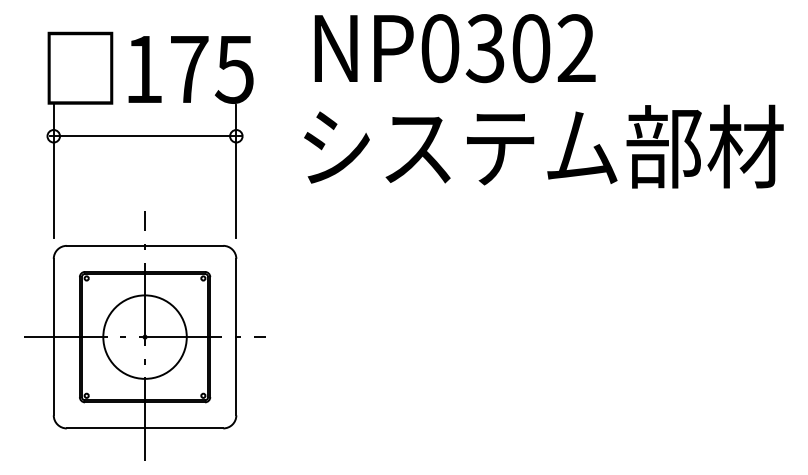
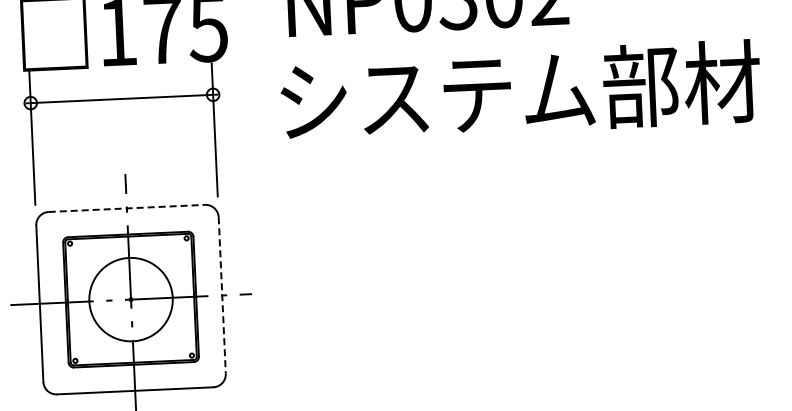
line: (145, 245) -> (127, 208), solid -> dashed
line: (236, 337) -> (222, 295), solid -> dashed

